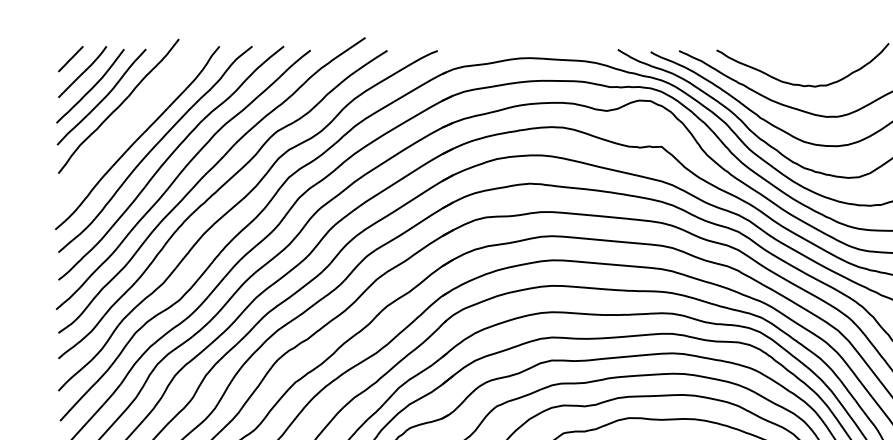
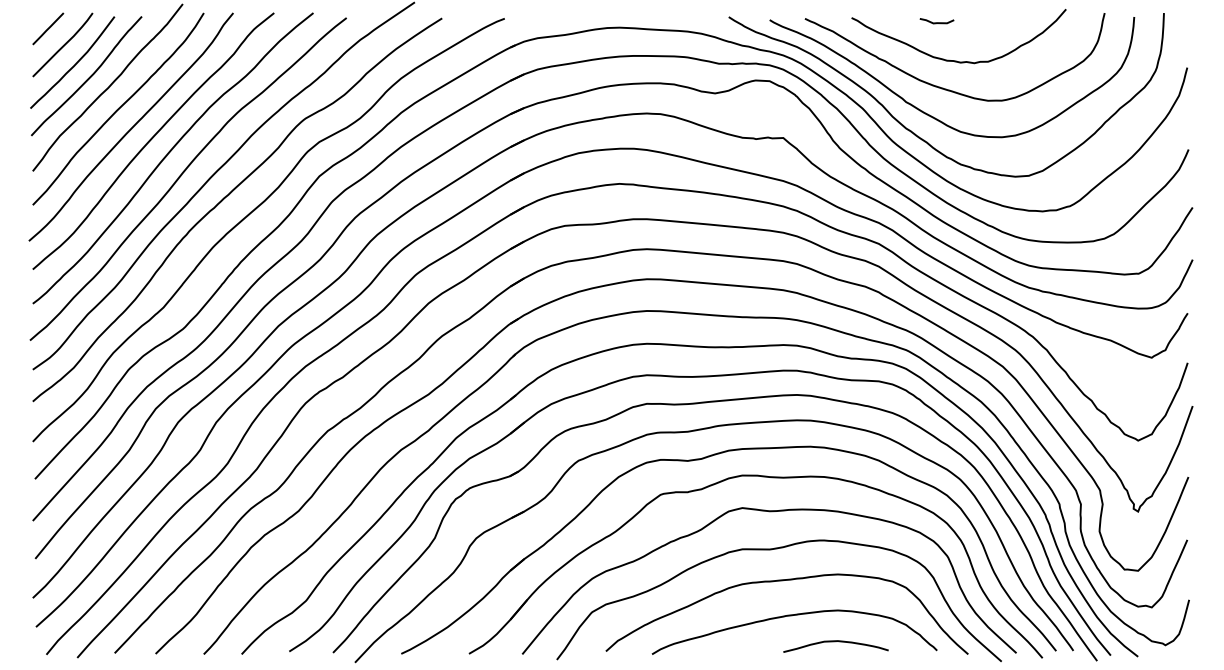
curve: (784, 53) -> (936, 22), added
curve: (127, 123) -> (118, 108), added

